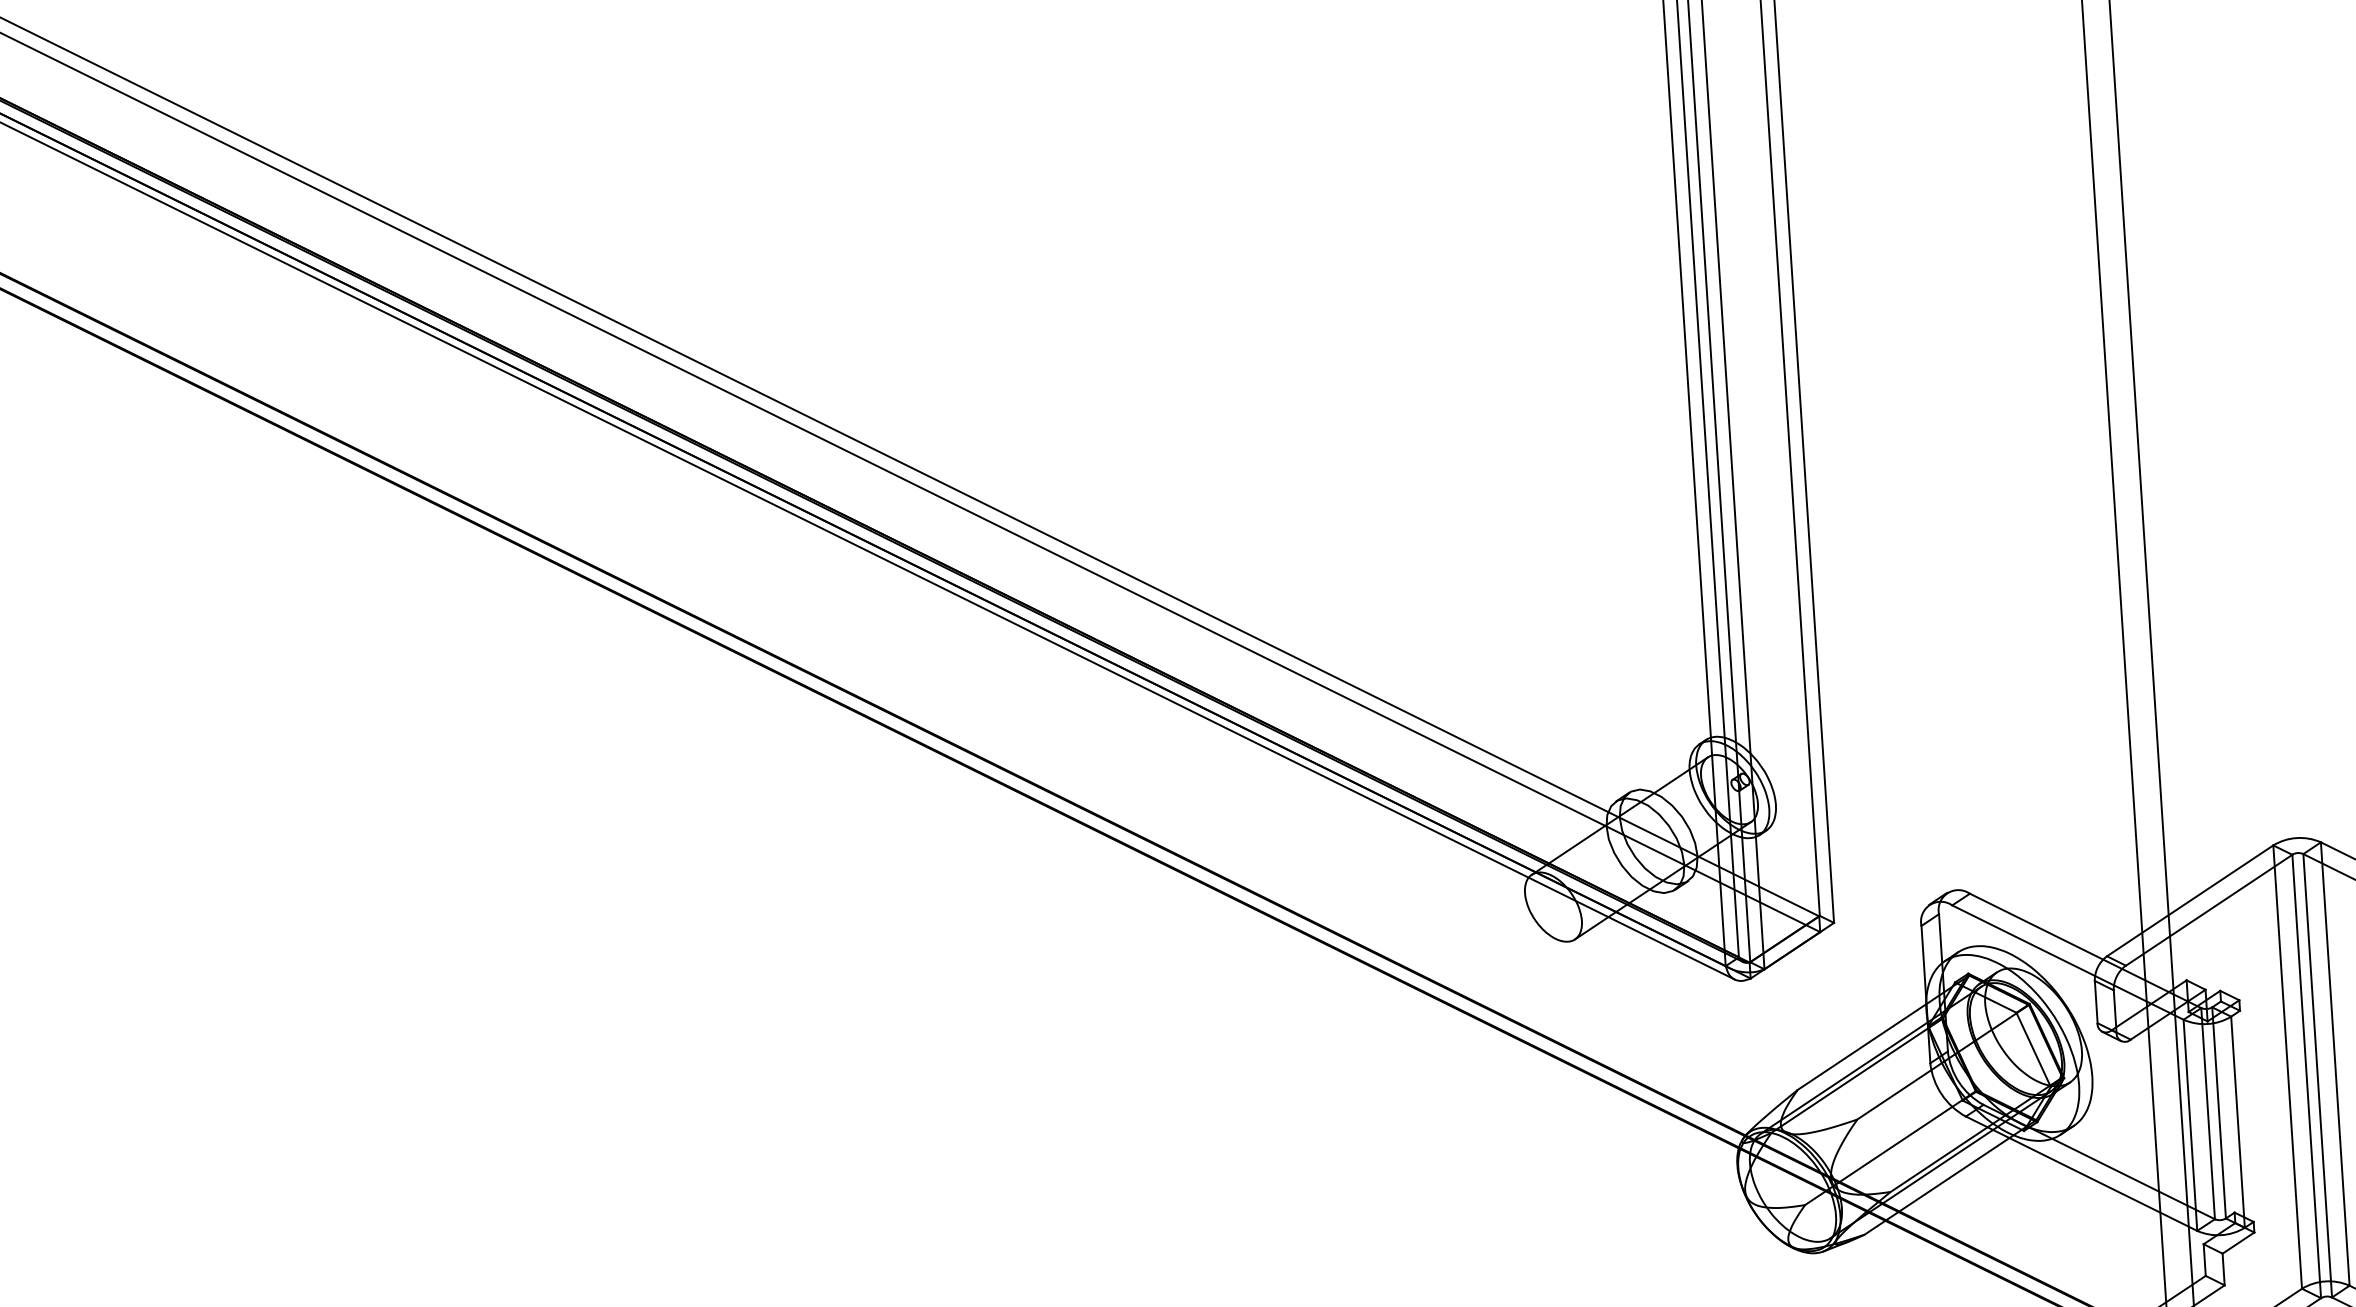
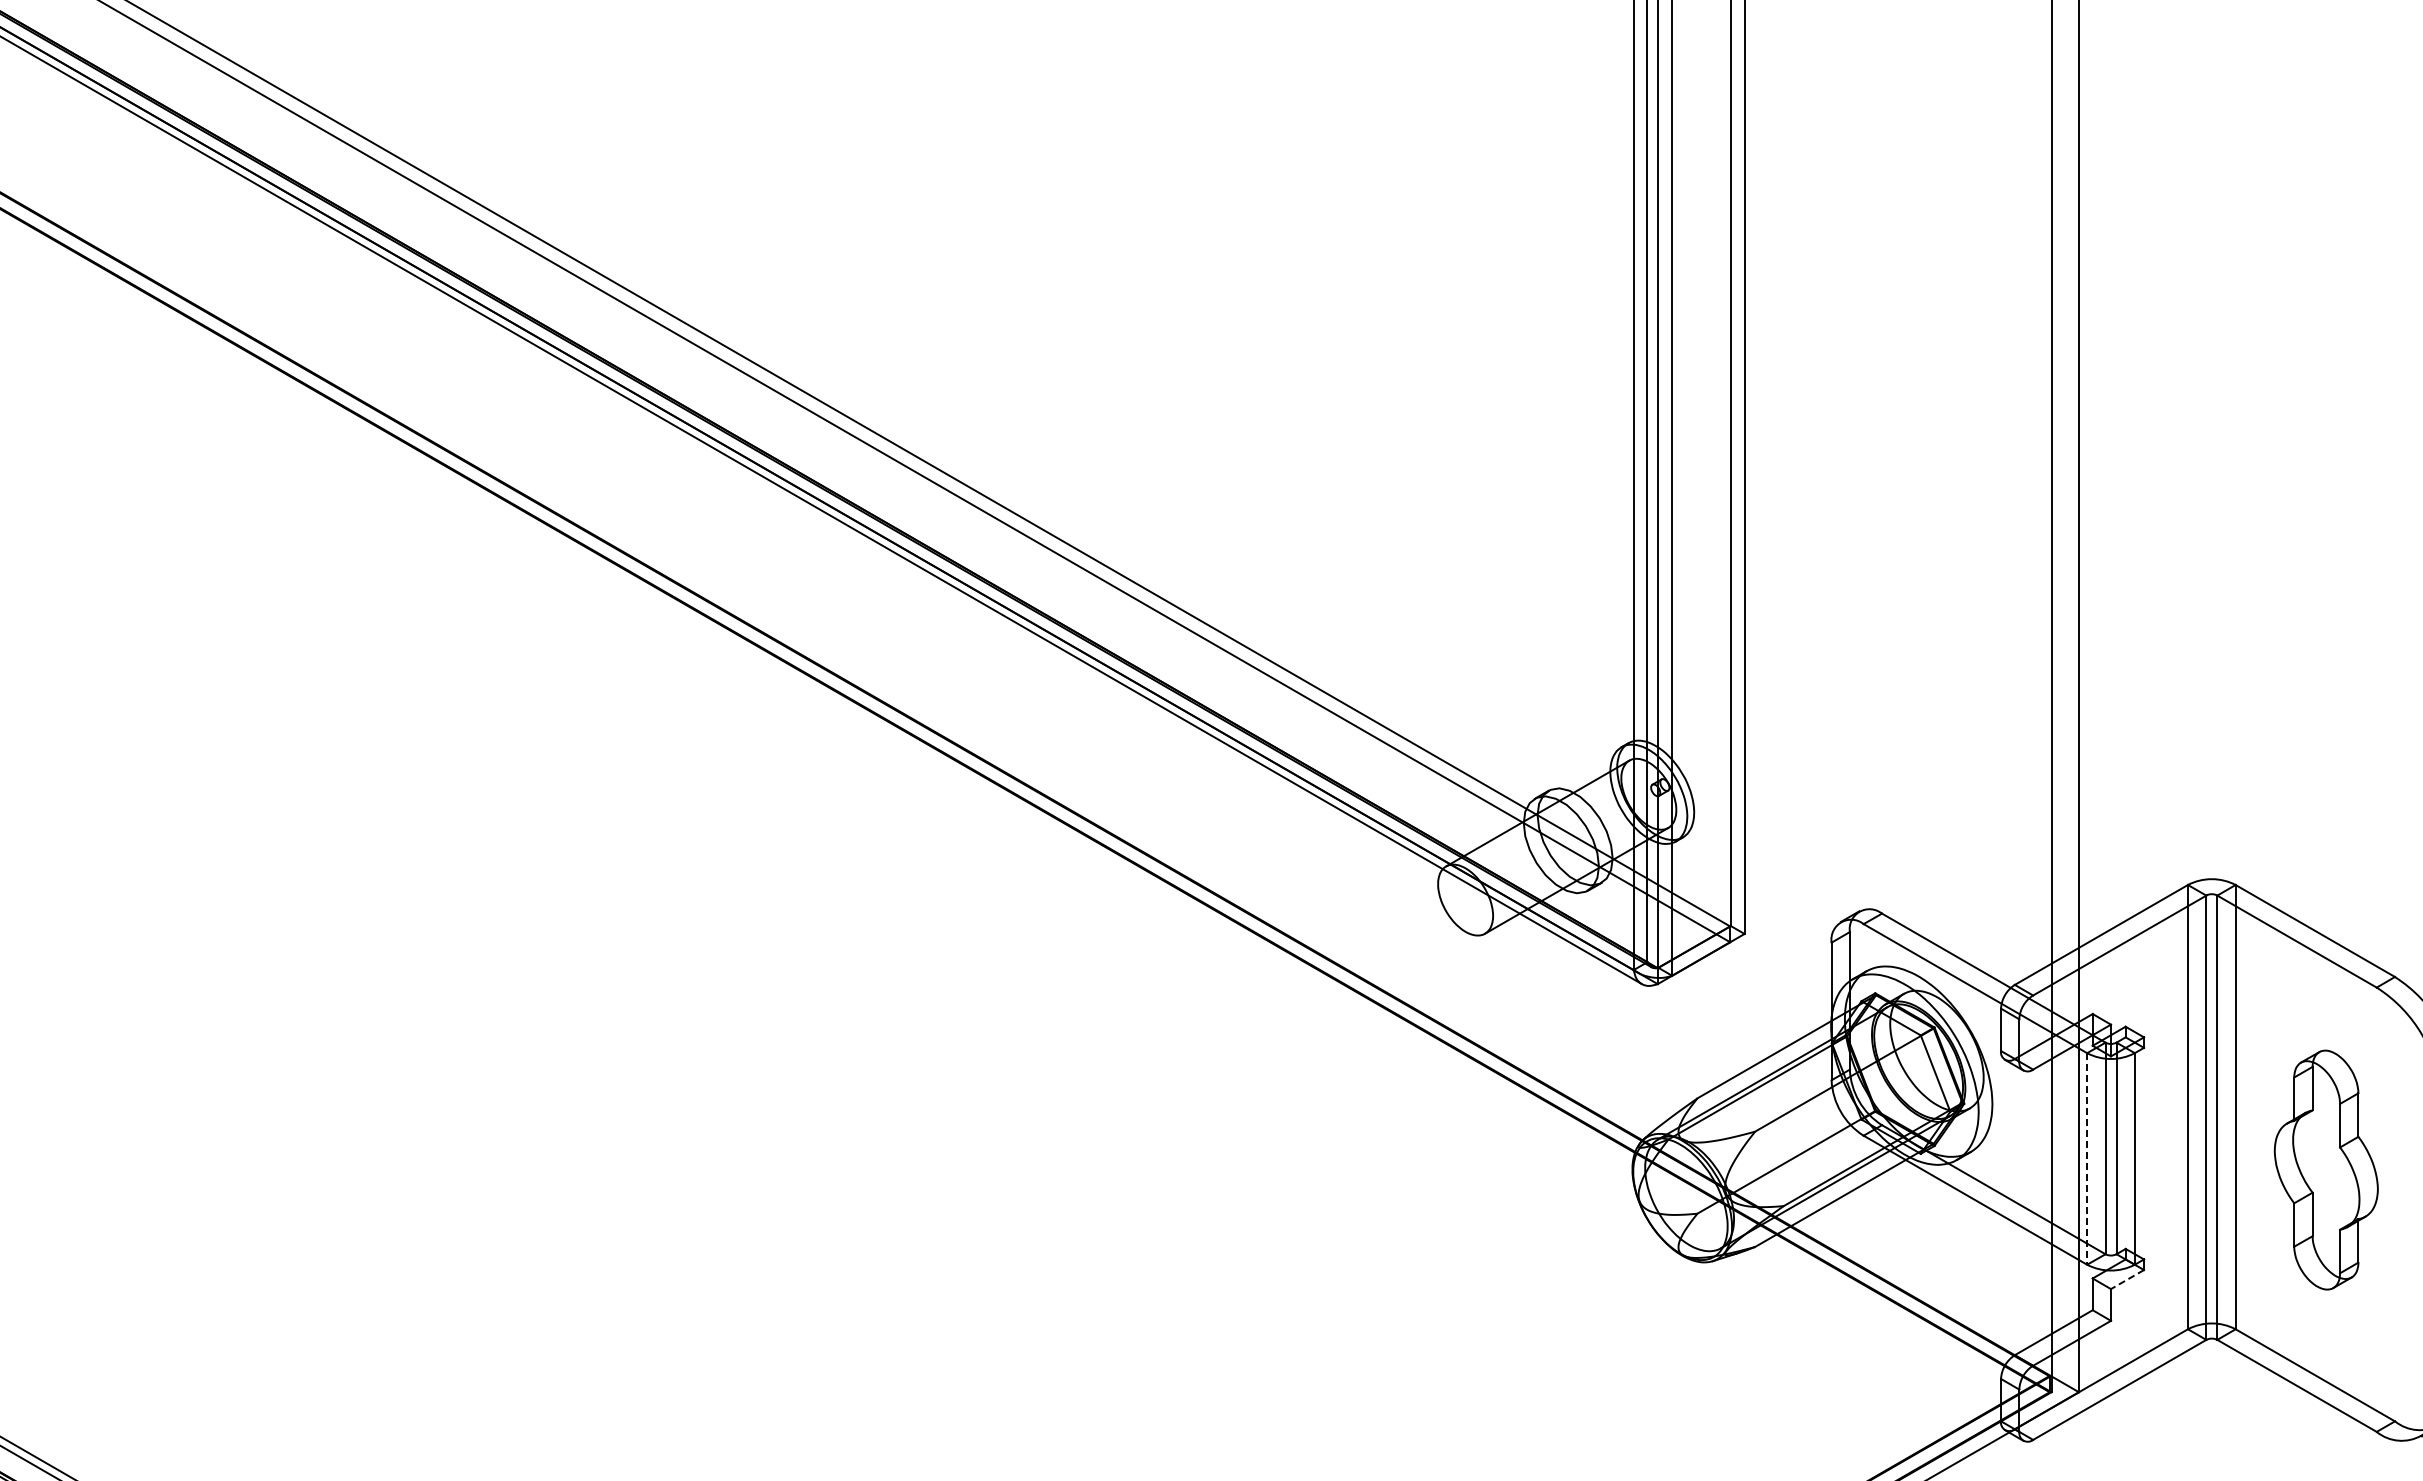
line: (2190, 1124) -> (2087, 1158), solid -> dashed
line: (2238, 1243) -> (2127, 1279), solid -> dashed

